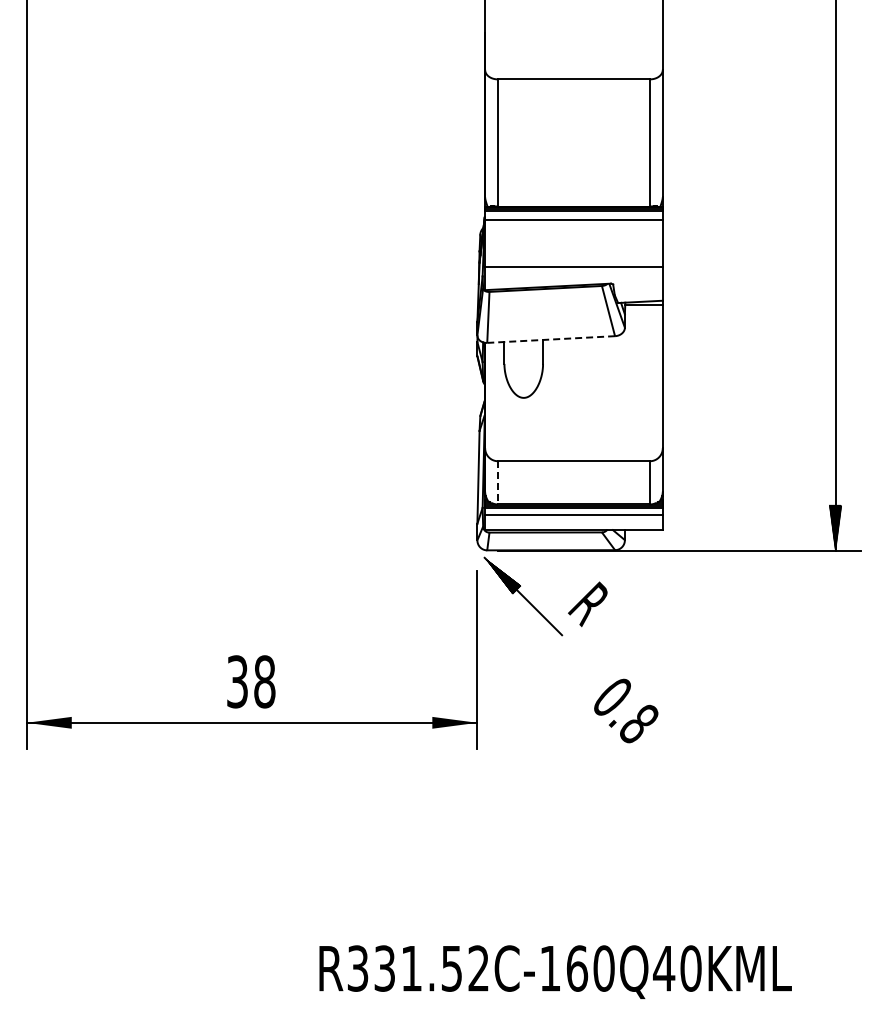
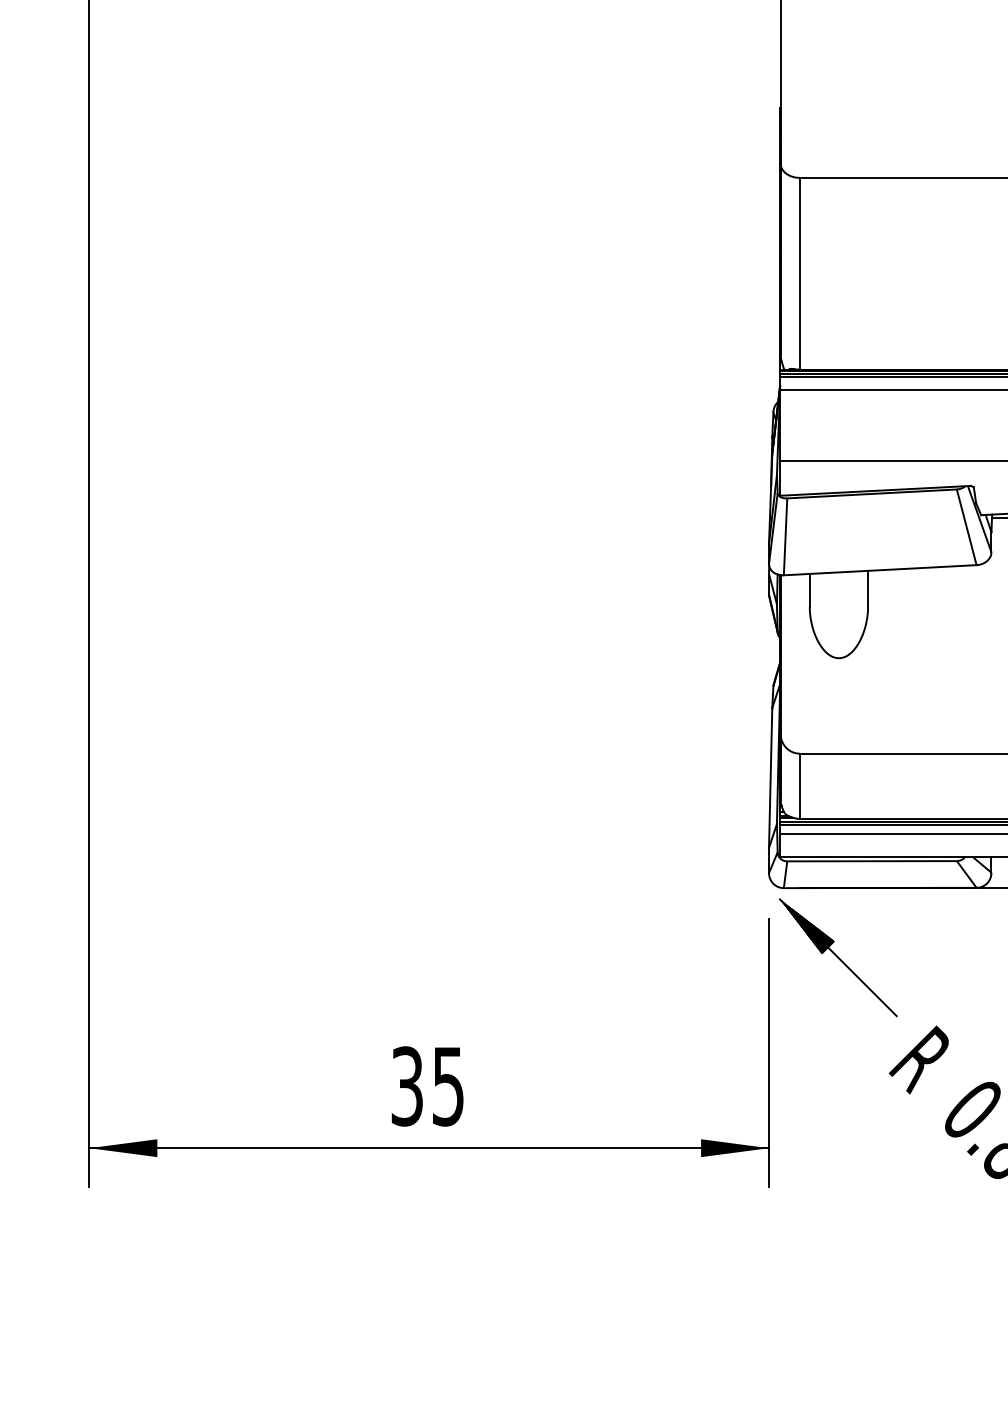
line: (551, 339) -> (880, 570), dashed -> solid
line: (498, 482) -> (800, 785), dashed -> solid
text: (587, 604) -> (918, 1060), moved
text: (264, 681) -> (447, 1085), 38 -> 35

